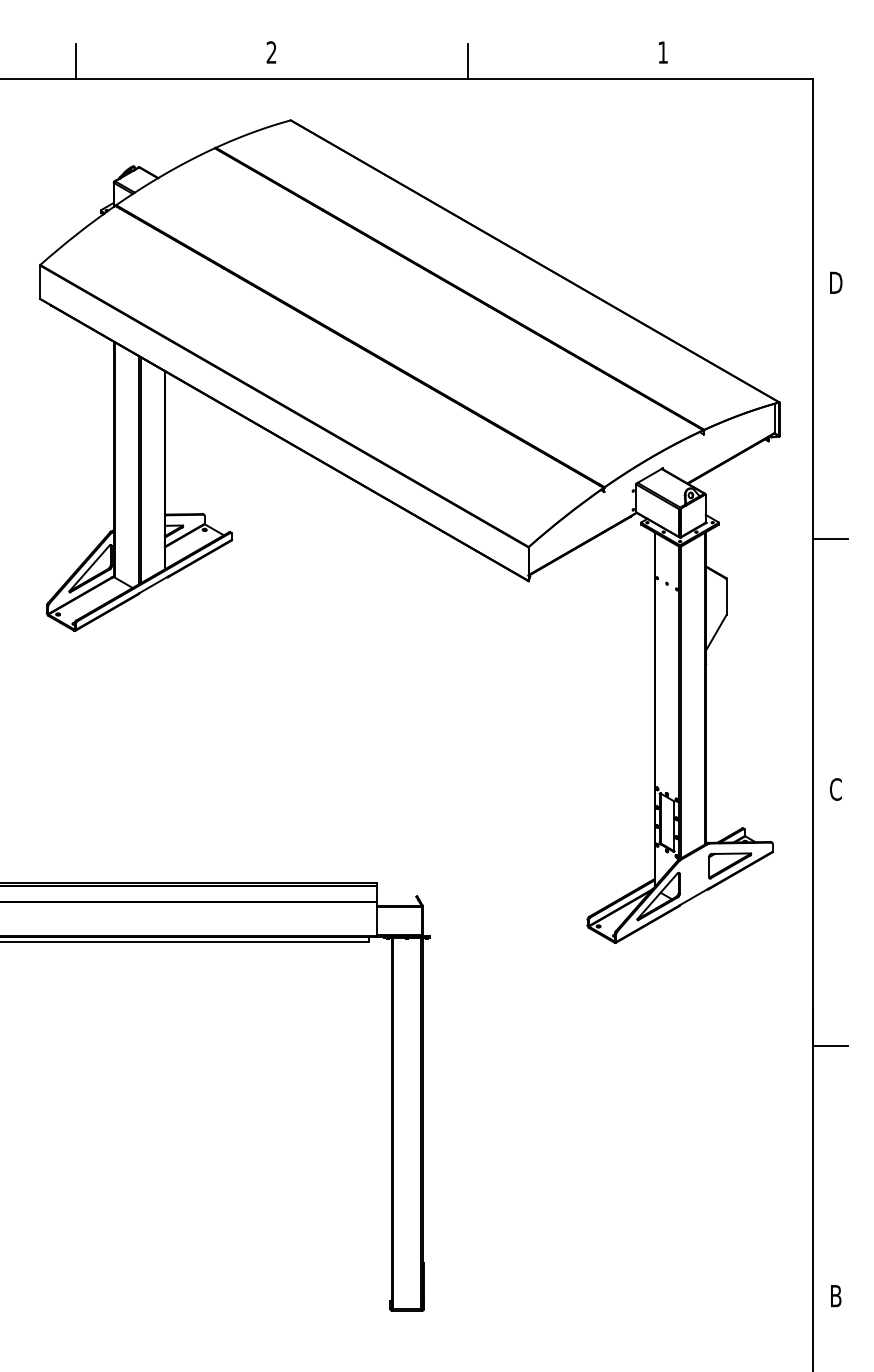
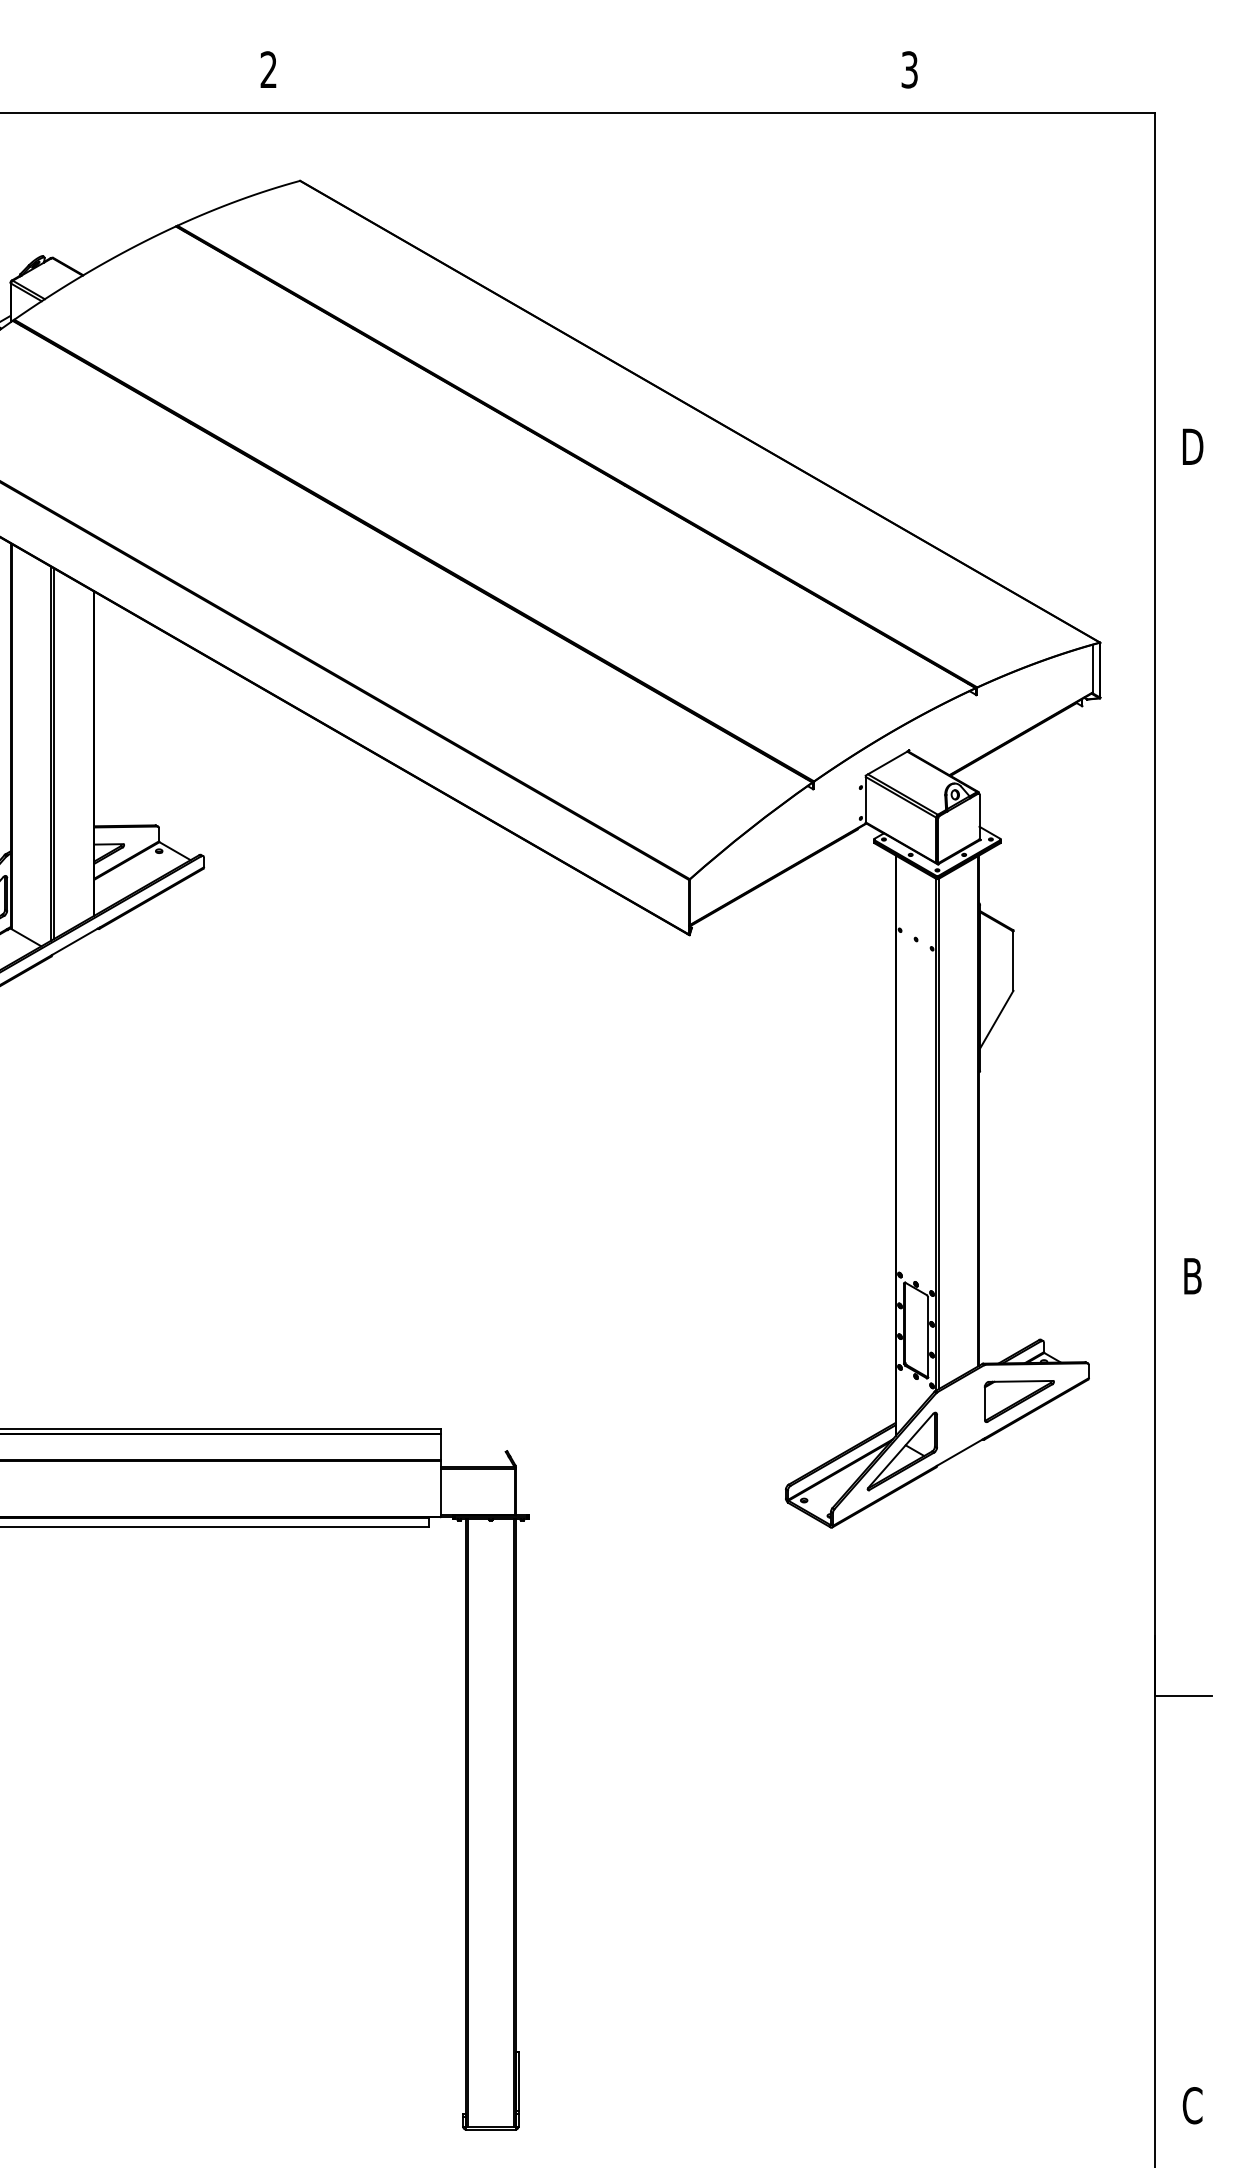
text: (662, 52) -> (908, 69), 1 -> 3
line: (467, 61) -> (589, 84), removed
line: (830, 539) -> (1183, 867), removed
text: (835, 789) -> (1191, 1276), C -> B
text: (835, 1295) -> (1191, 2104), B -> C

